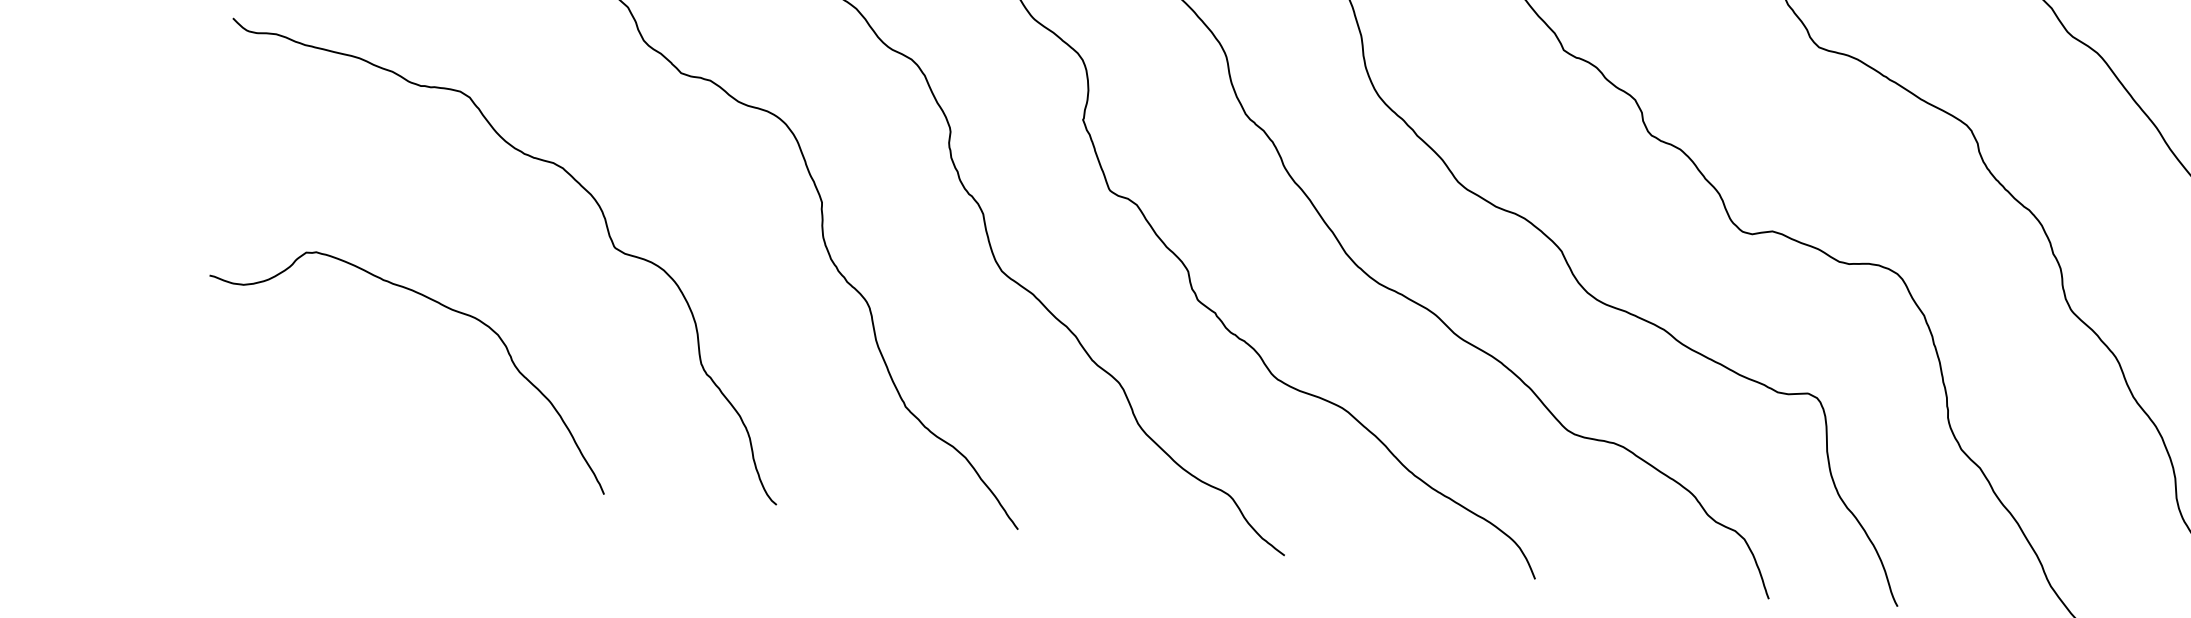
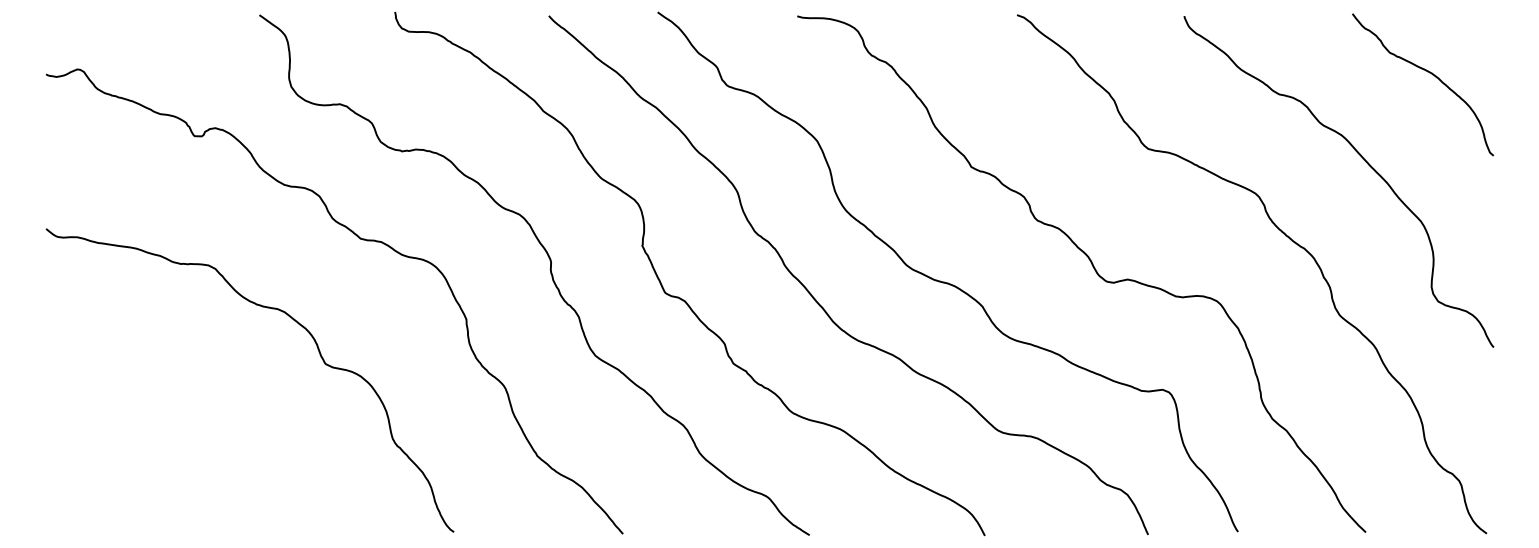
curve: (440, 306) -> (208, 415), removed

